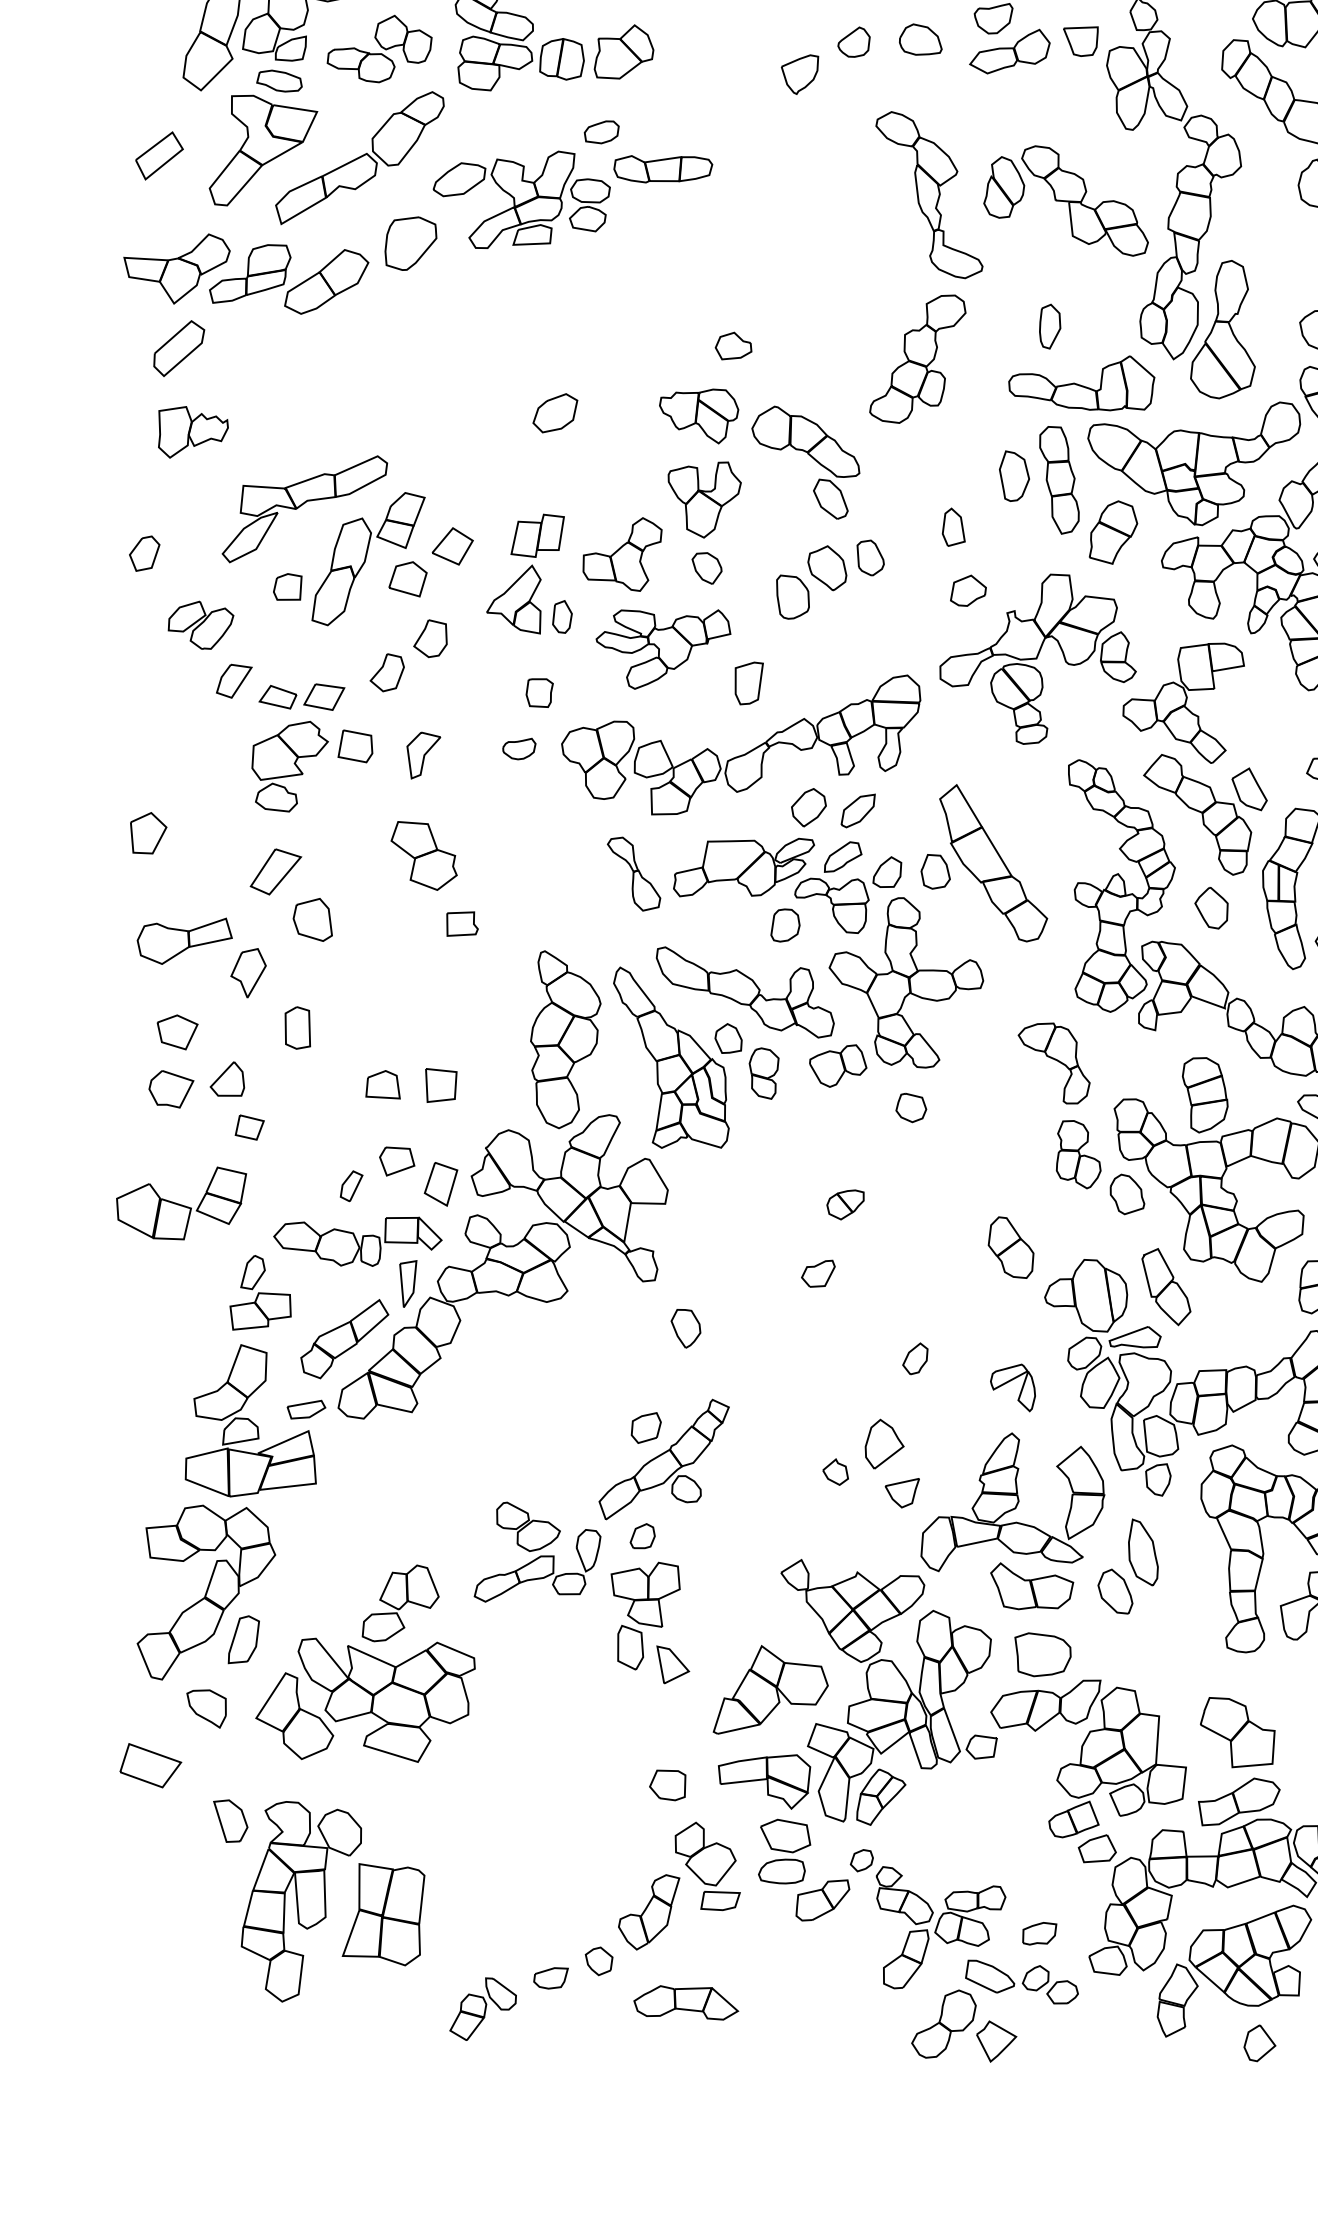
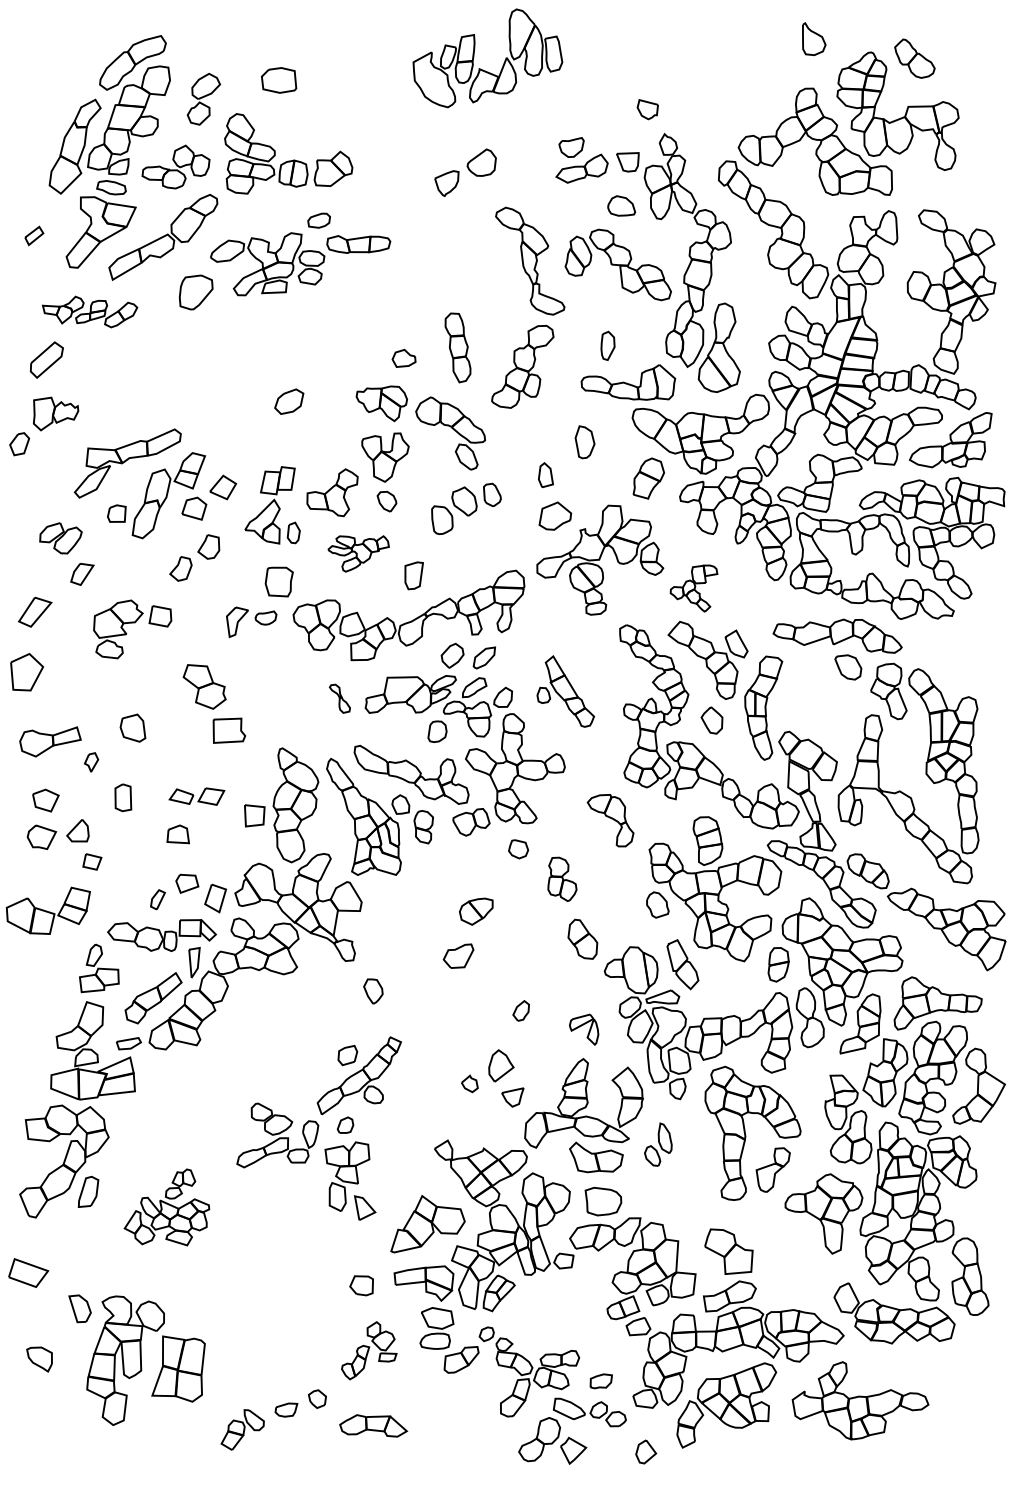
part: (920, 38) -> (621, 205), moved
part: (853, 41) -> (481, 162), size x1.4
part: (159, 155) -> (34, 235), size x0.6
part: (245, 273) -> (89, 311), size x0.6
part: (1058, 479) -> (457, 347), moved
part: (144, 554) -> (19, 444), moved
part: (968, 589) -> (555, 515), size x1.4
part: (662, 648) -> (358, 553), size x0.7
part: (538, 692) -> (278, 581), size x1.6
part: (301, 696) -> (196, 796), moved
part: (1182, 703) -> (693, 588), size x0.6
part: (423, 755) -> (237, 622), moved
part: (149, 833) -> (27, 672), size x1.4
part: (984, 863) -> (565, 691), size x0.7
part: (276, 870) -> (35, 611), moved
part: (633, 873) -> (339, 698), size x0.6
part: (462, 923) -> (229, 730), size x1.6
part: (248, 973) -> (91, 762), size x0.6
part: (440, 1084) -> (254, 815), moved
part: (1078, 1153) -> (562, 878), moved
part: (844, 1204) -> (475, 911), size x1.4
part: (818, 1272) -> (458, 955), size x1.4
part: (1128, 1566) -> (658, 1144), size x0.7
part: (364, 1663) -> (166, 1207), size x0.6
part: (206, 1708) -> (39, 1359), moved
part: (679, 1885) -> (369, 1350), size x0.7
part: (1260, 2042) -> (646, 1451), moved

